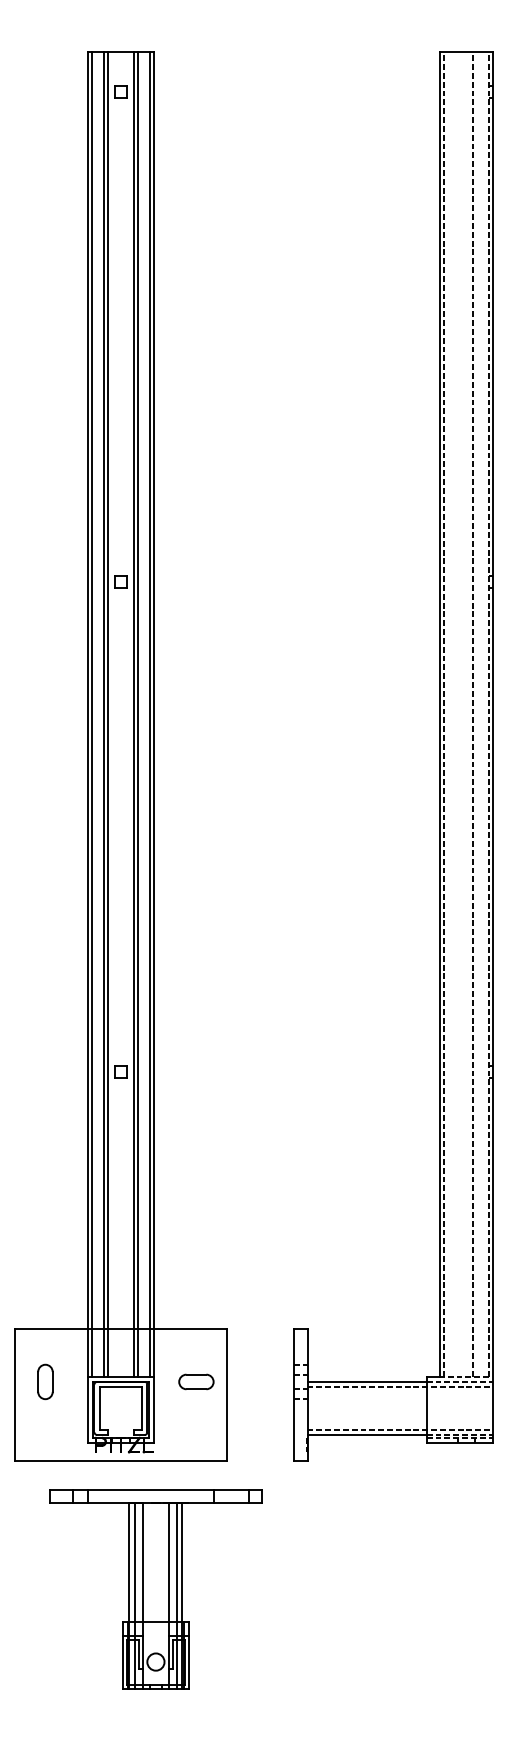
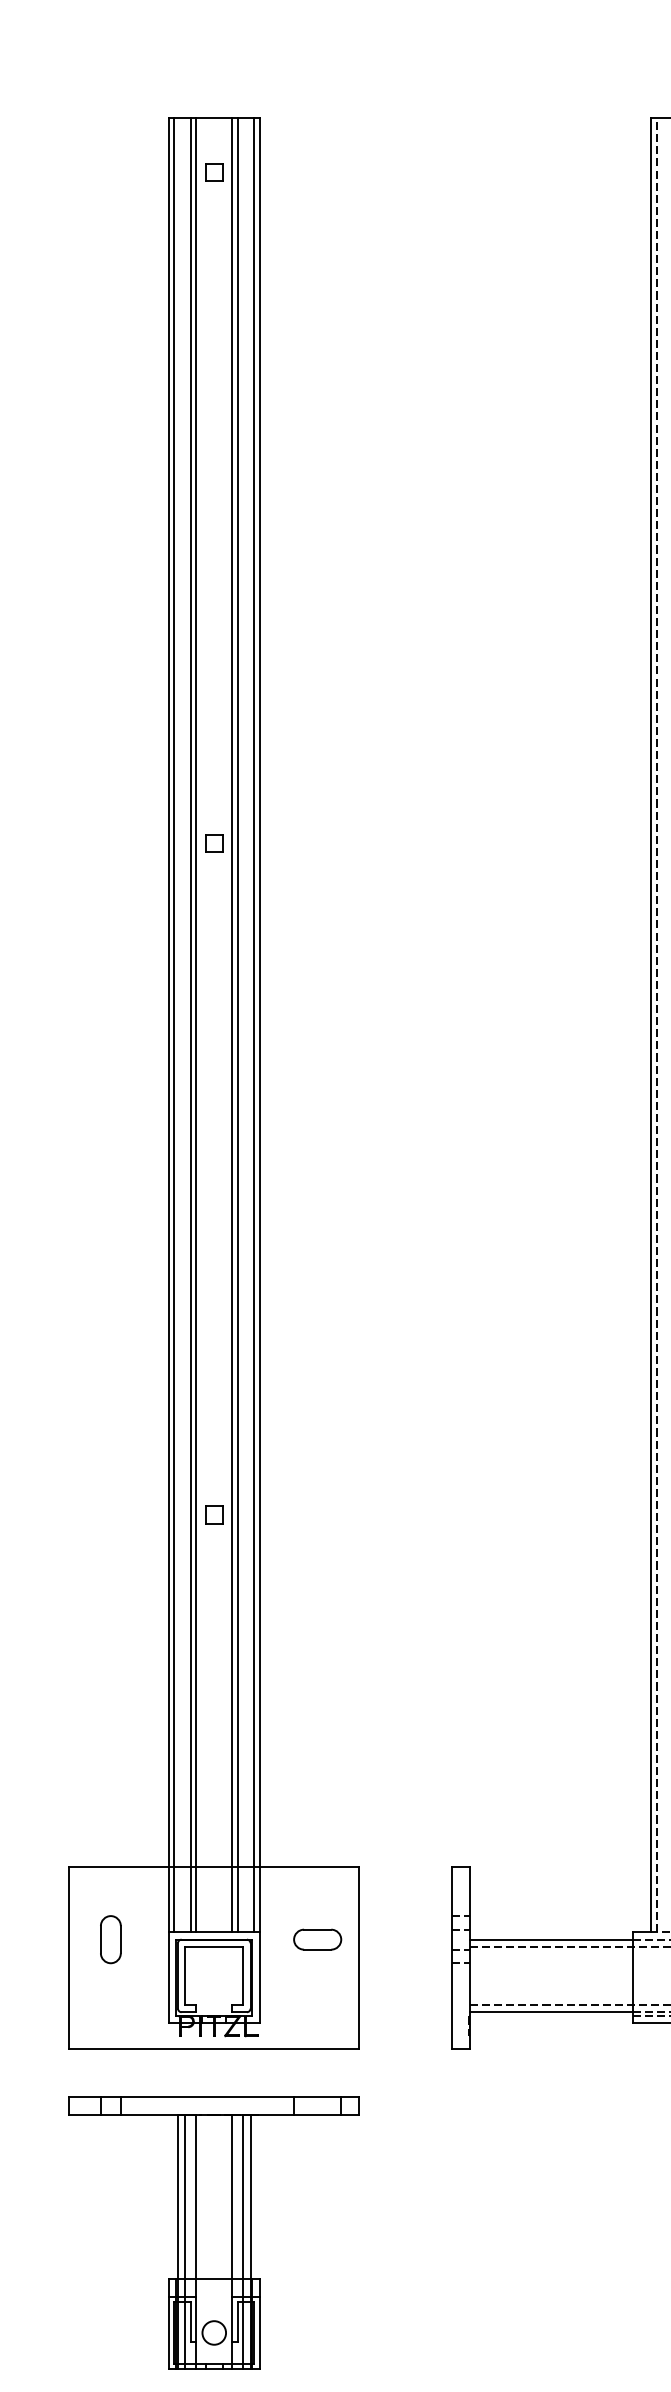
part: (155, 1589) -> (213, 2233), moved

